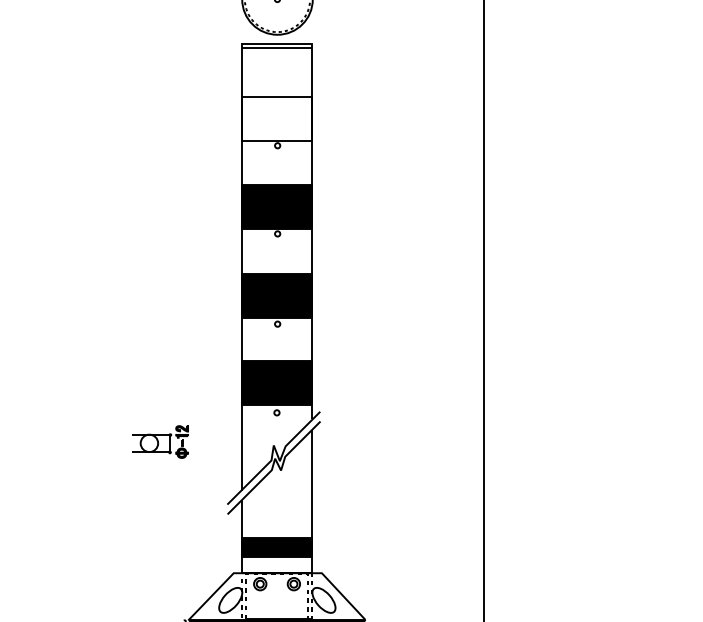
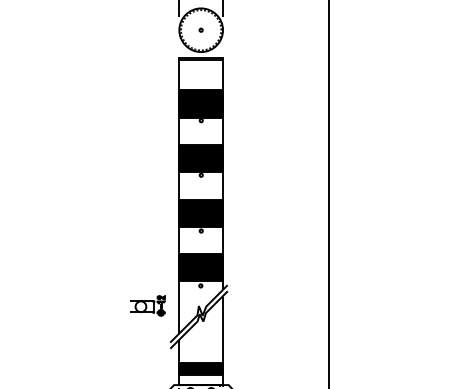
fill: (276, 117) -> (200, 103), added
part: (159, 441) -> (147, 305), moved

